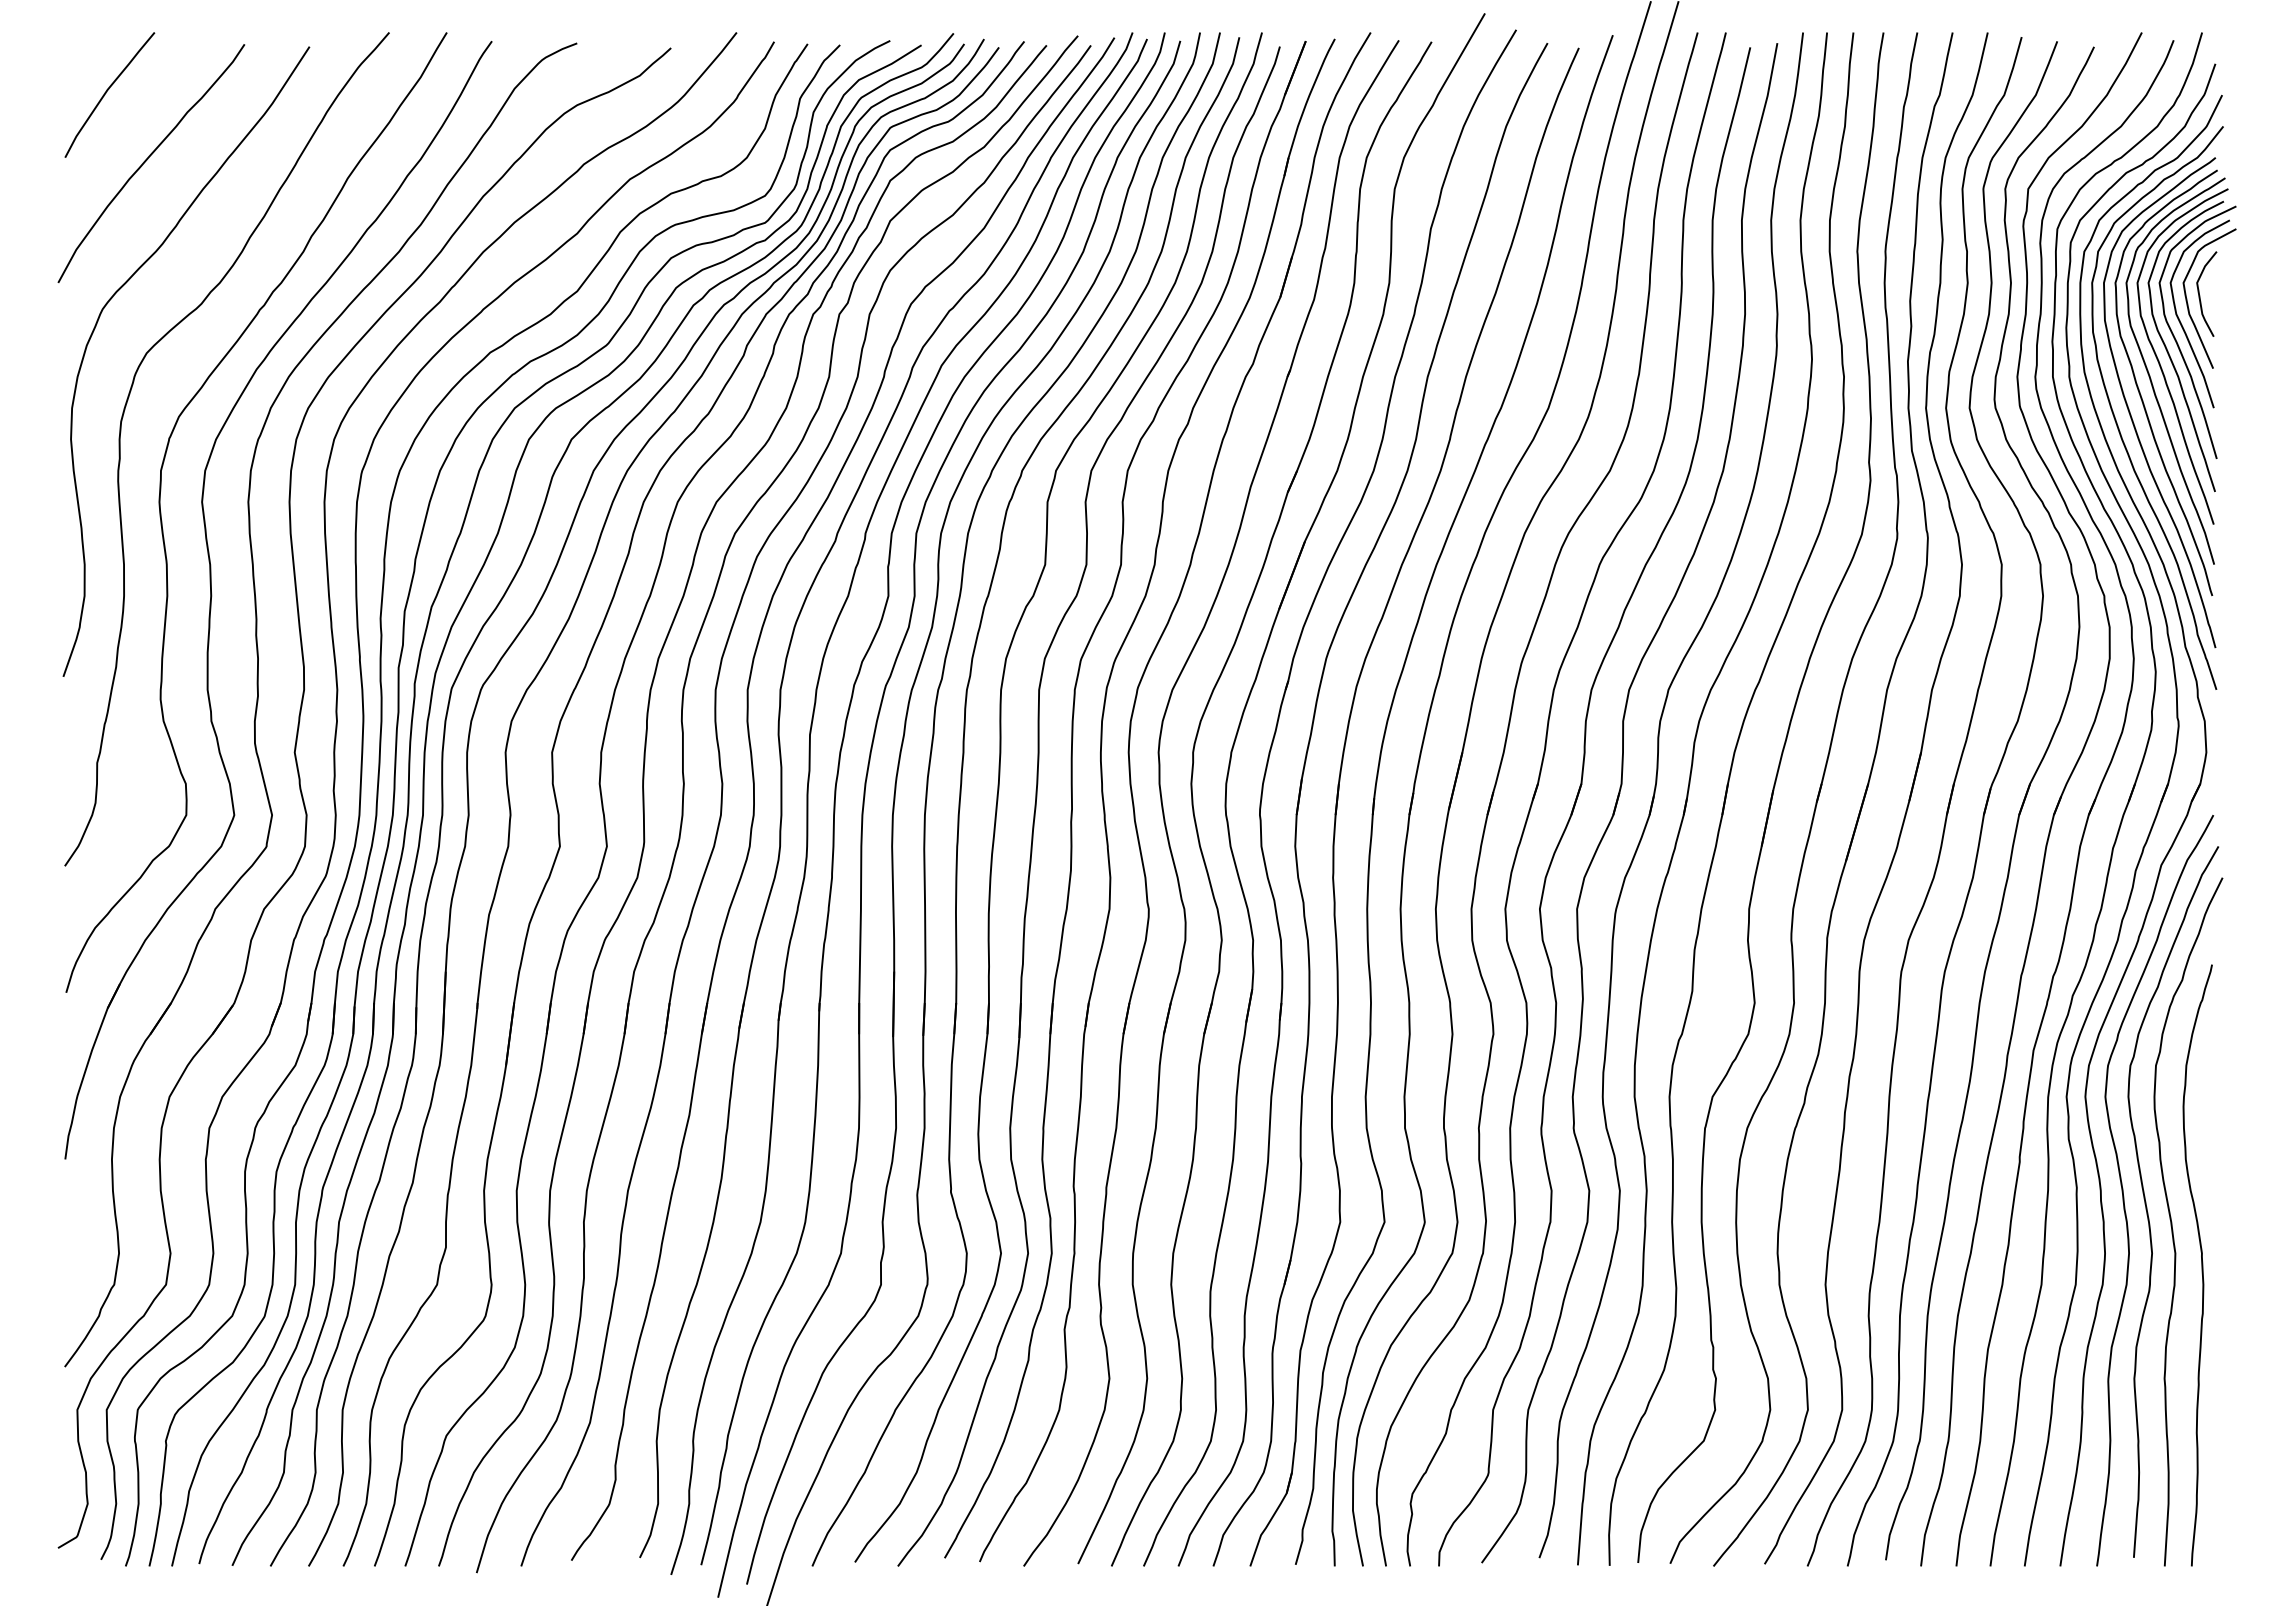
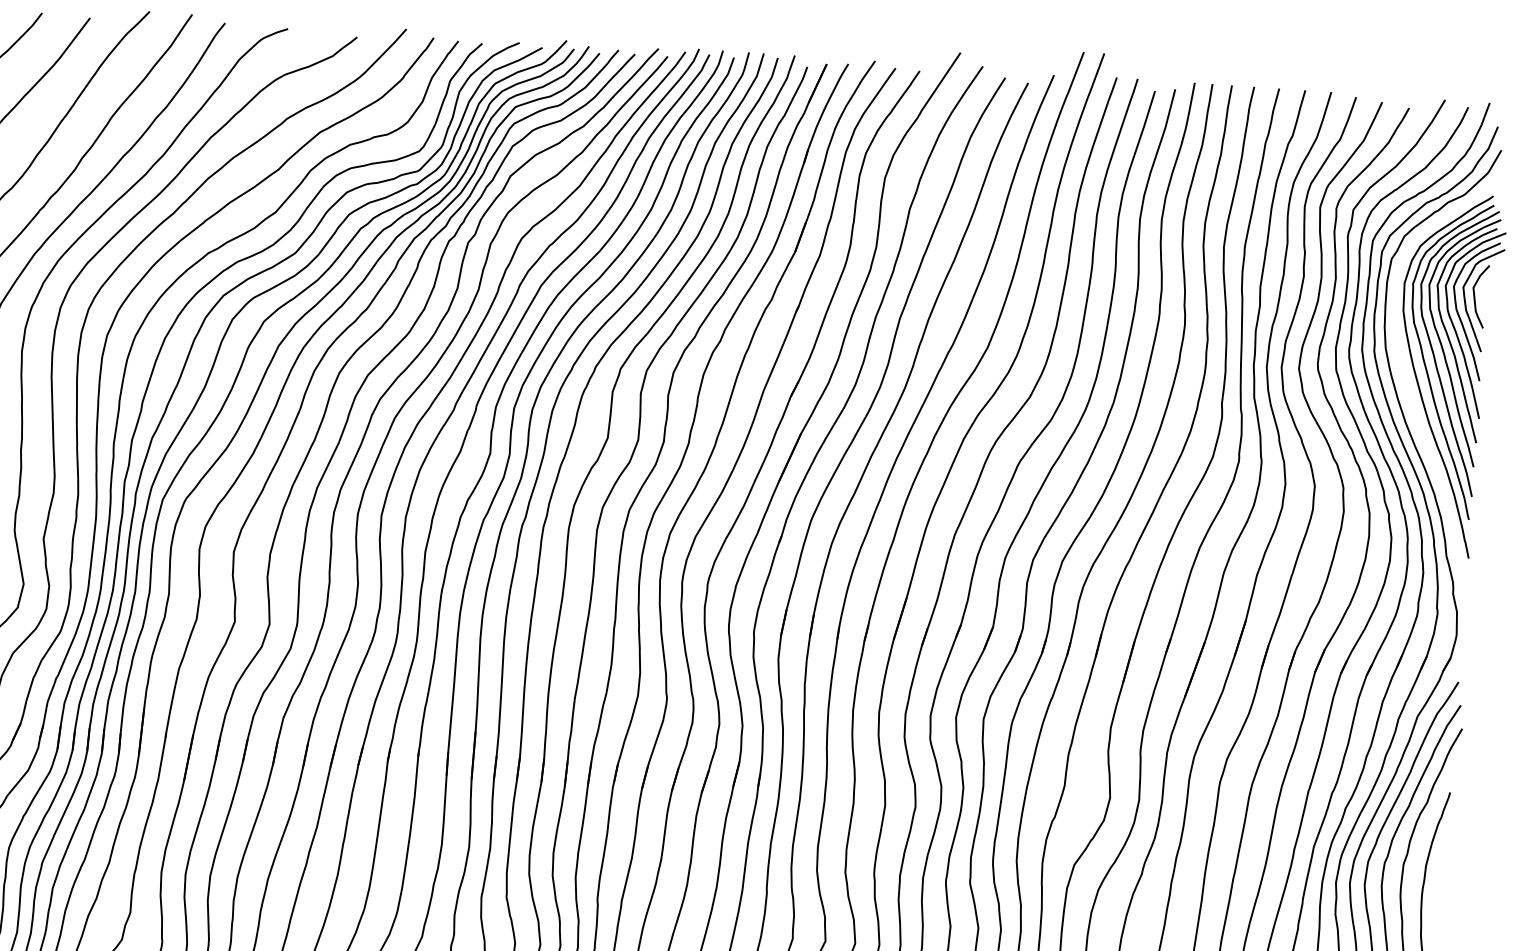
curve: (2116, 419) -> (1406, 384), removed

